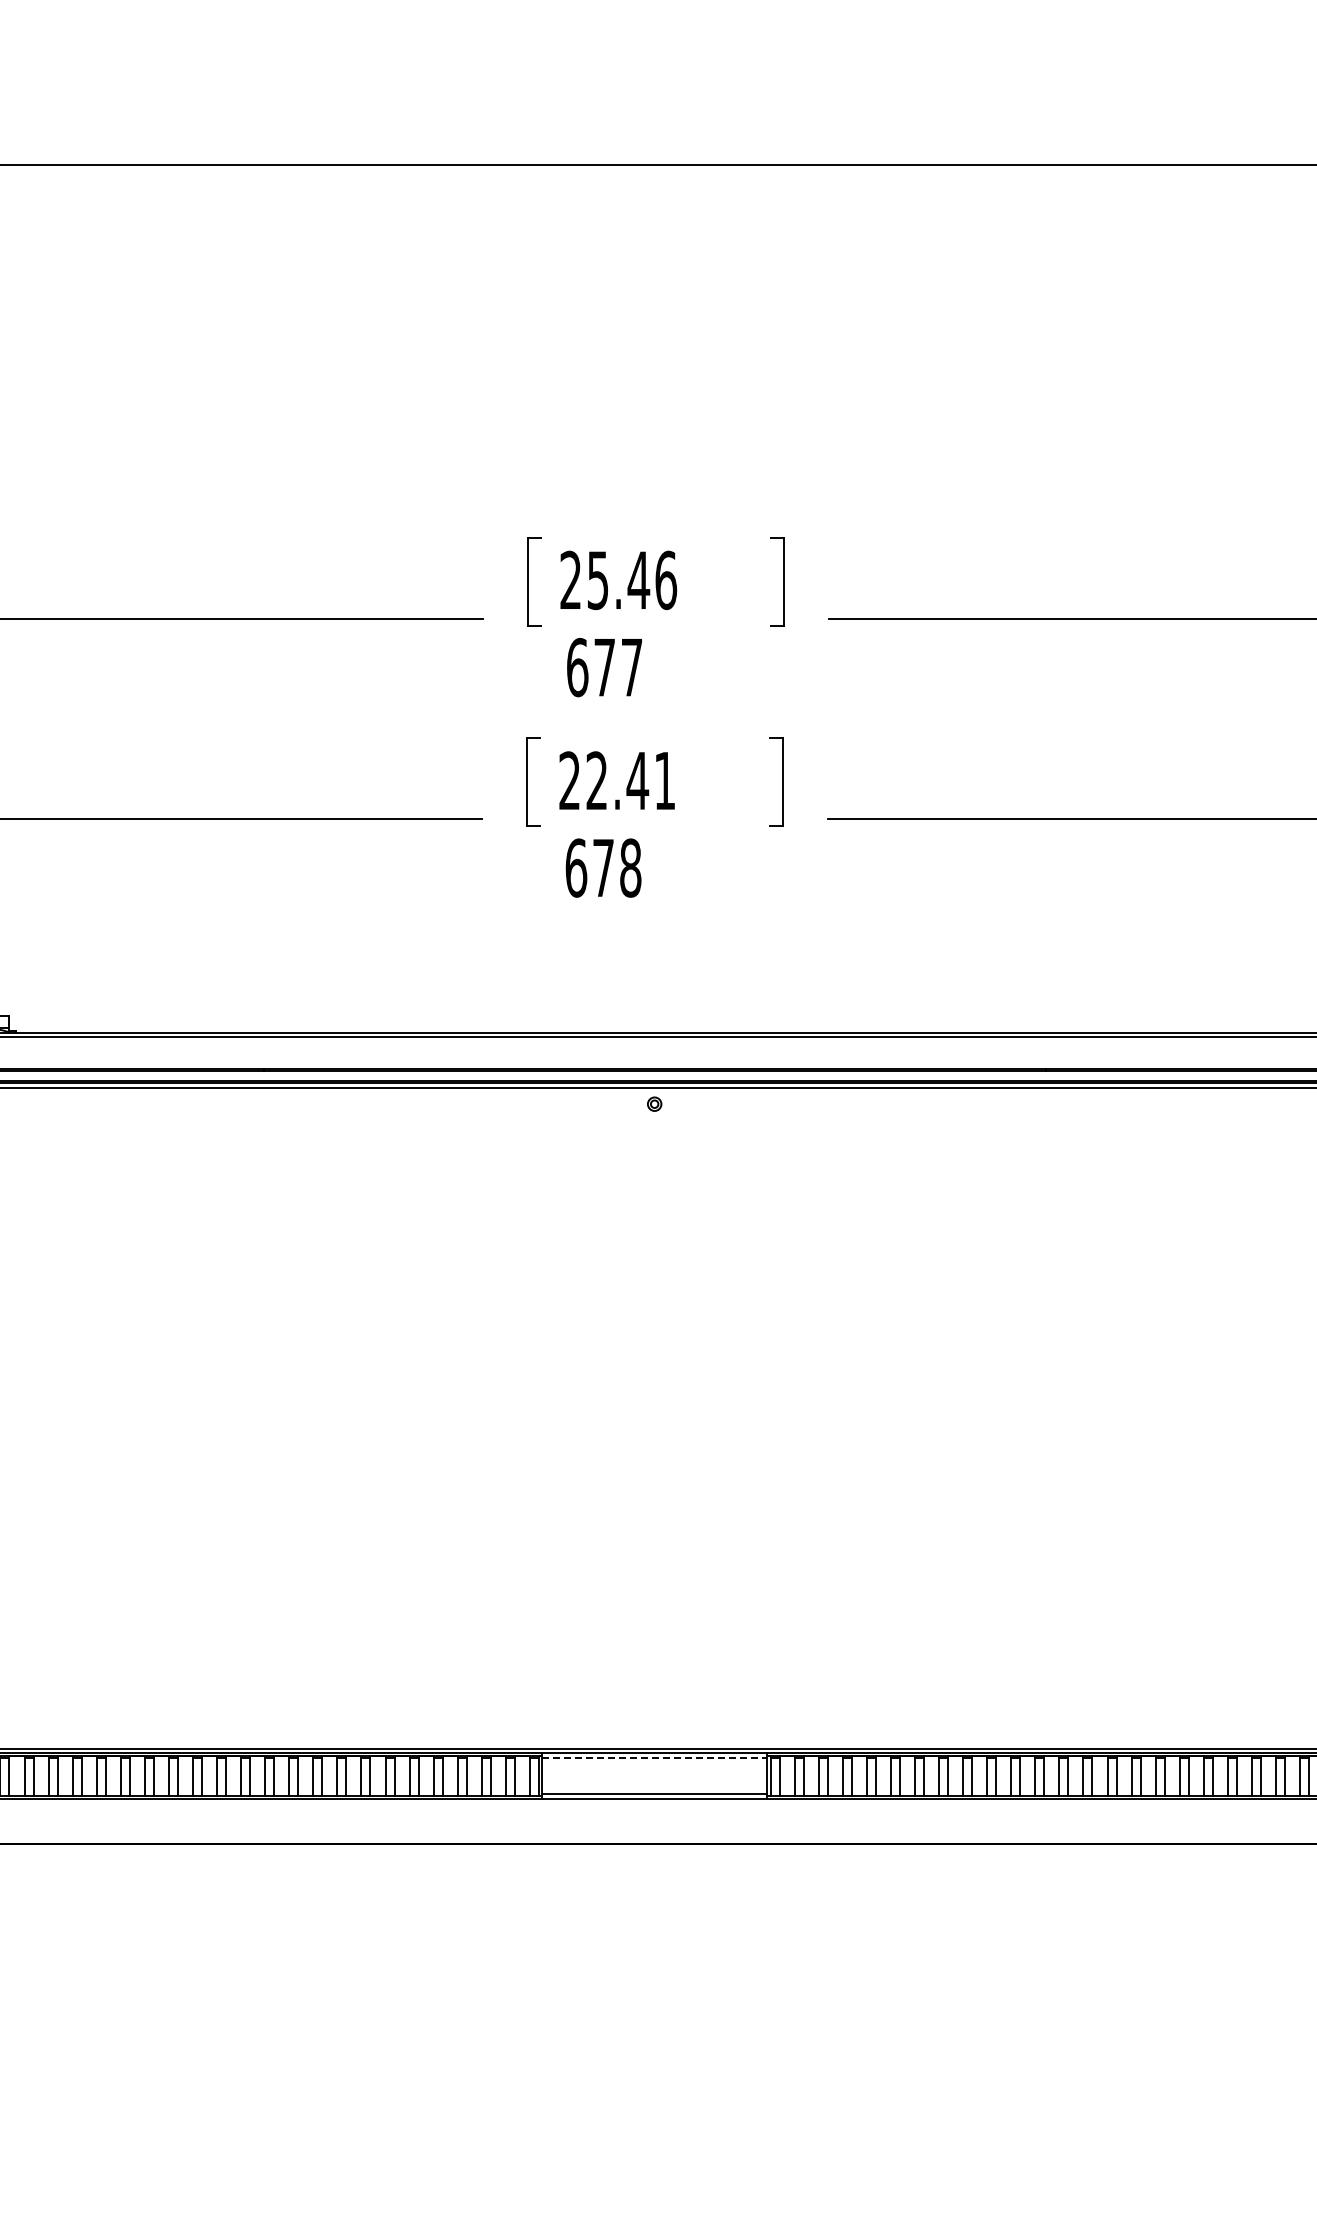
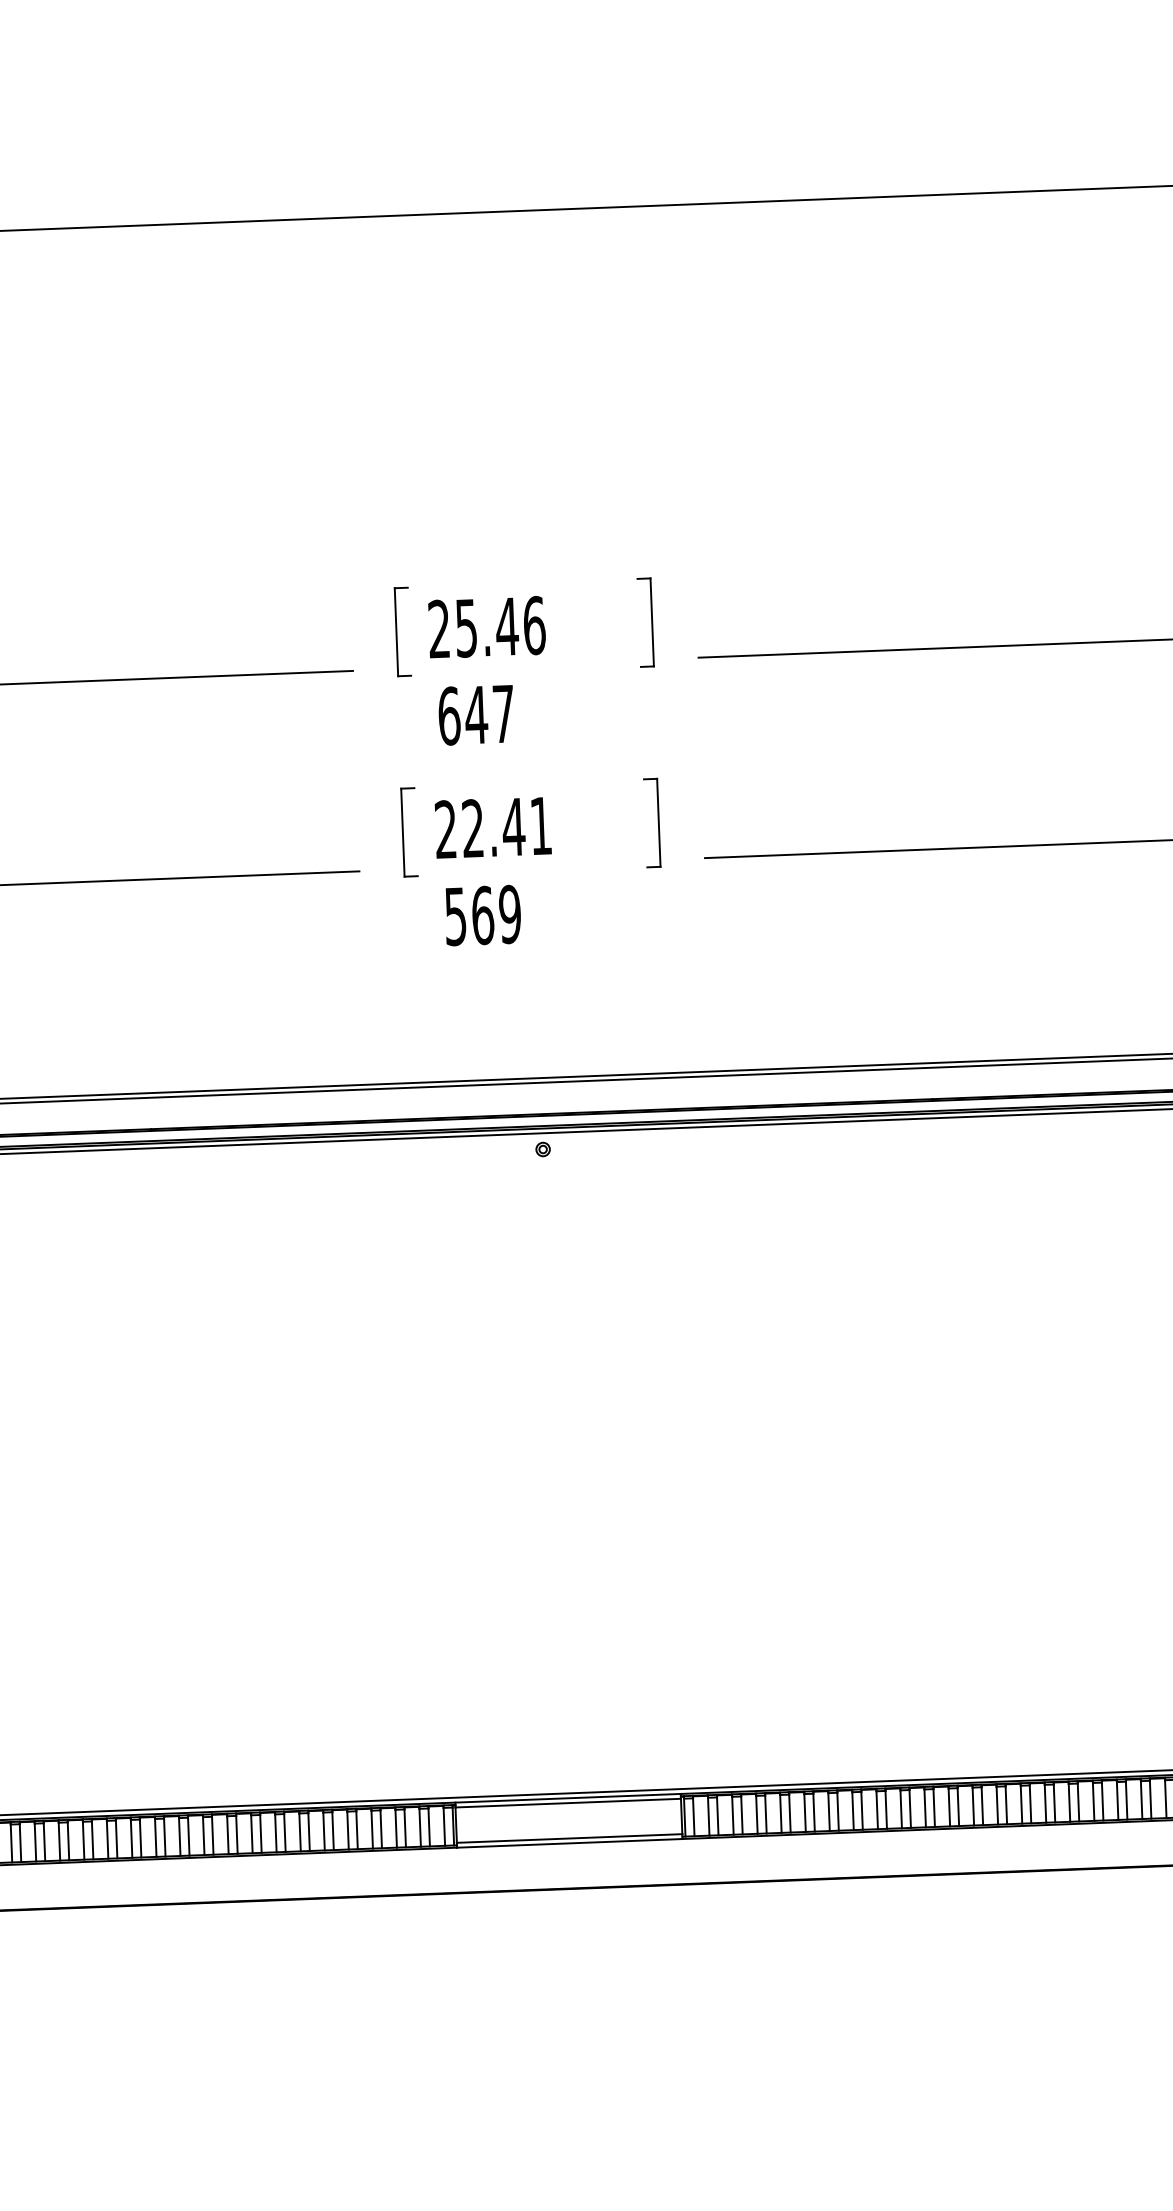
text: (604, 667) -> (476, 715), 677 -> 647
text: (603, 867) -> (482, 914), 678 -> 569
line: (654, 1758) -> (568, 1803), dashed -> solid

